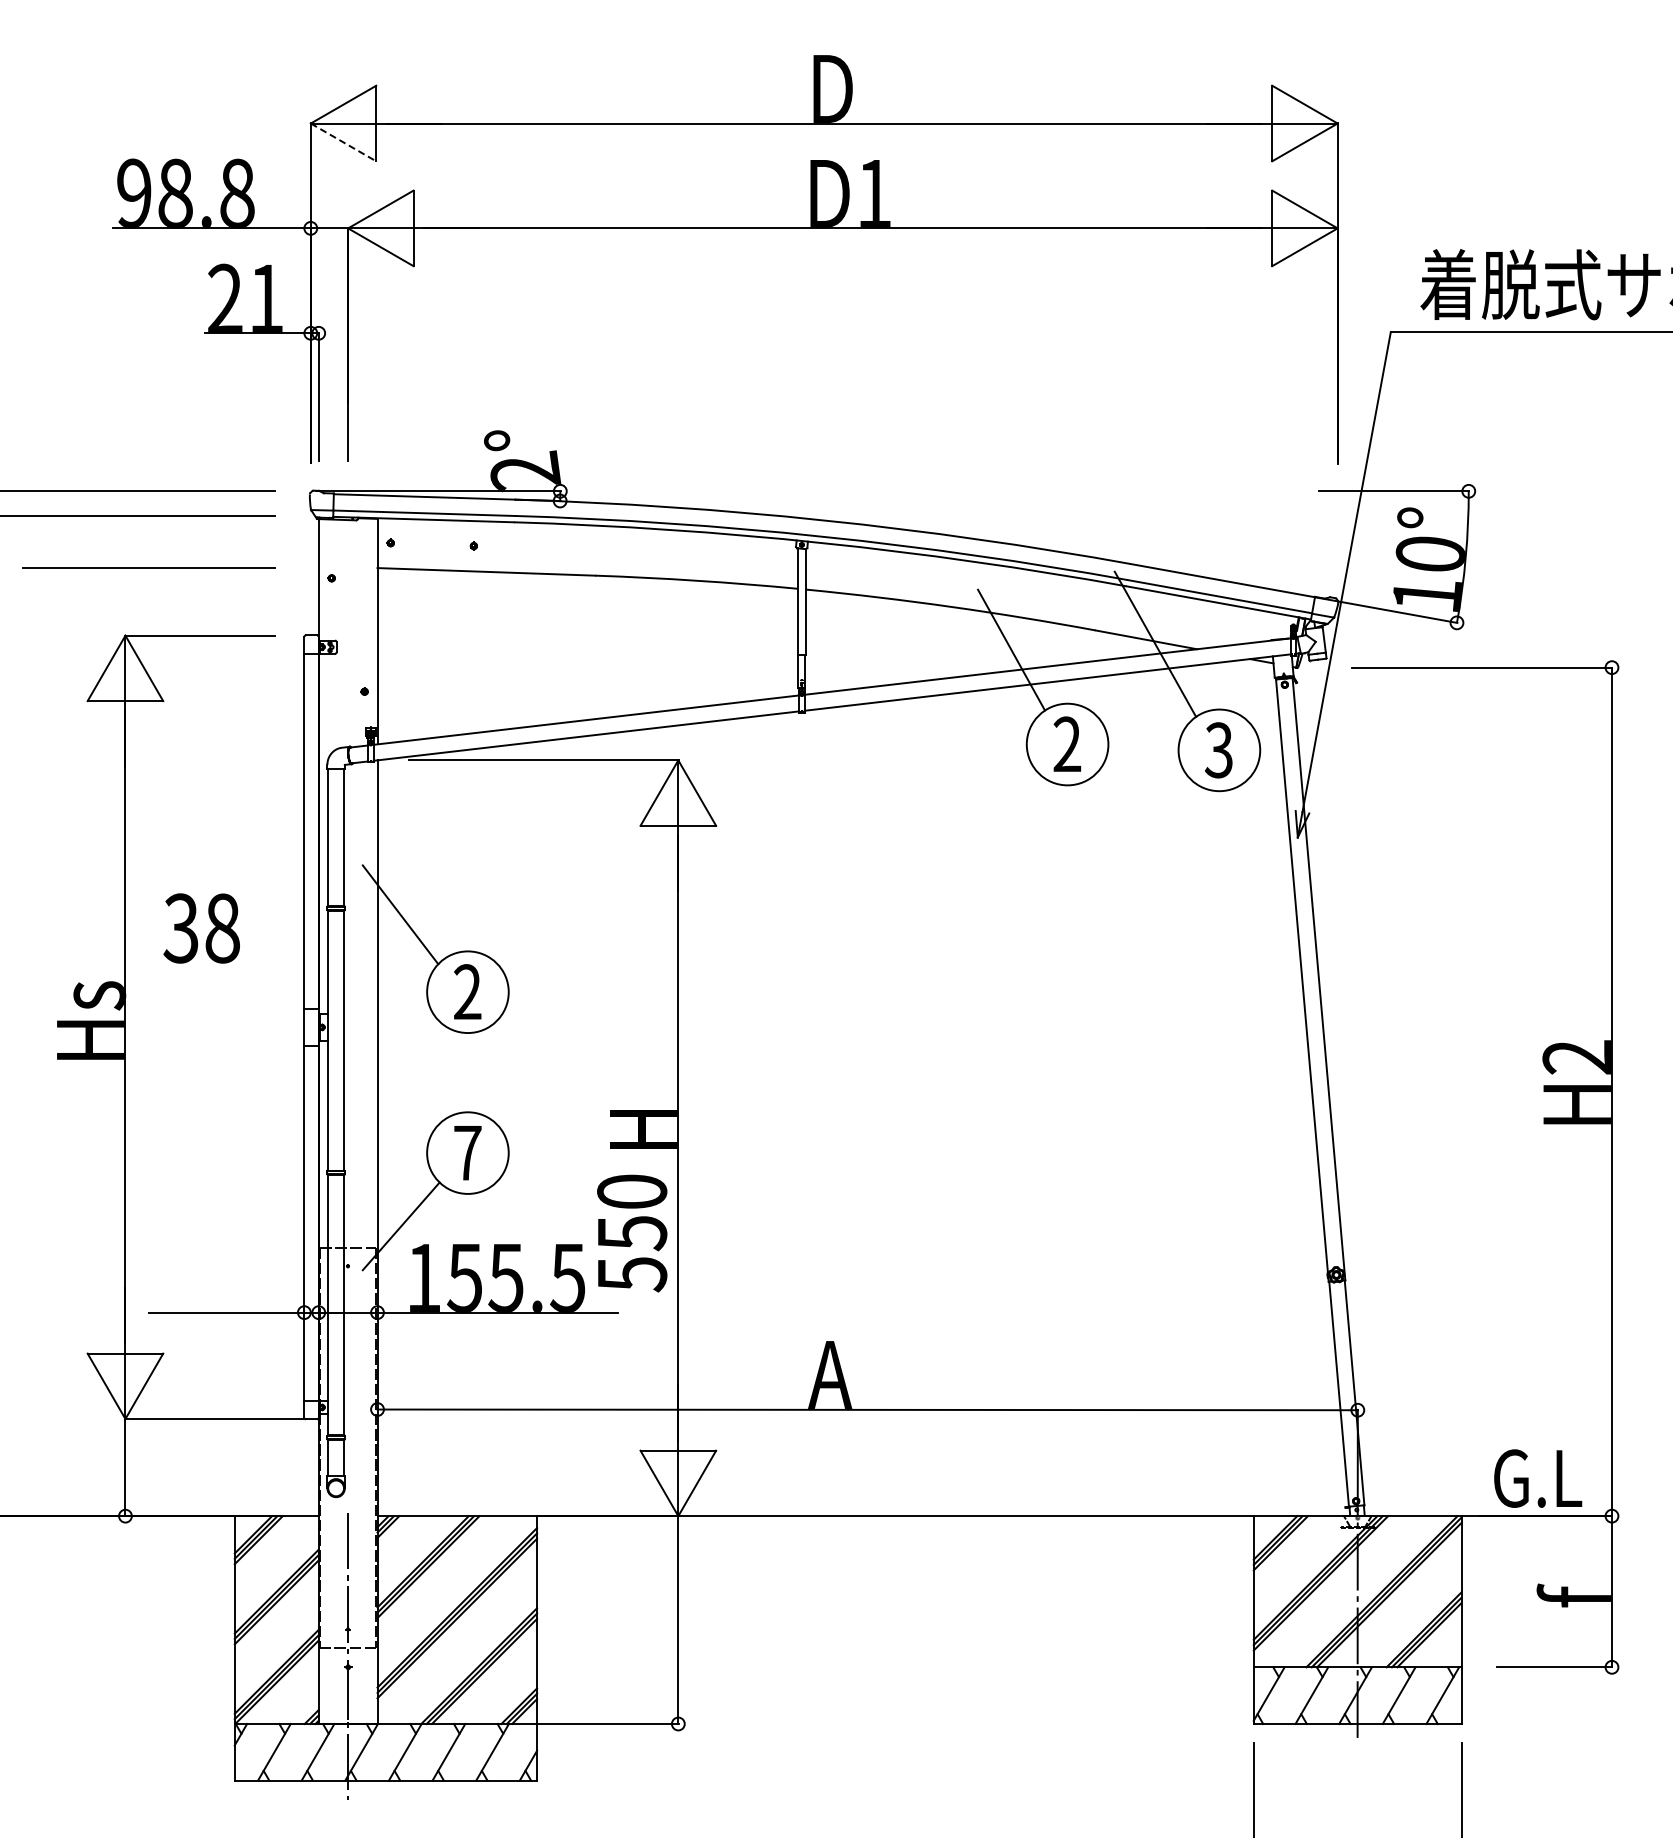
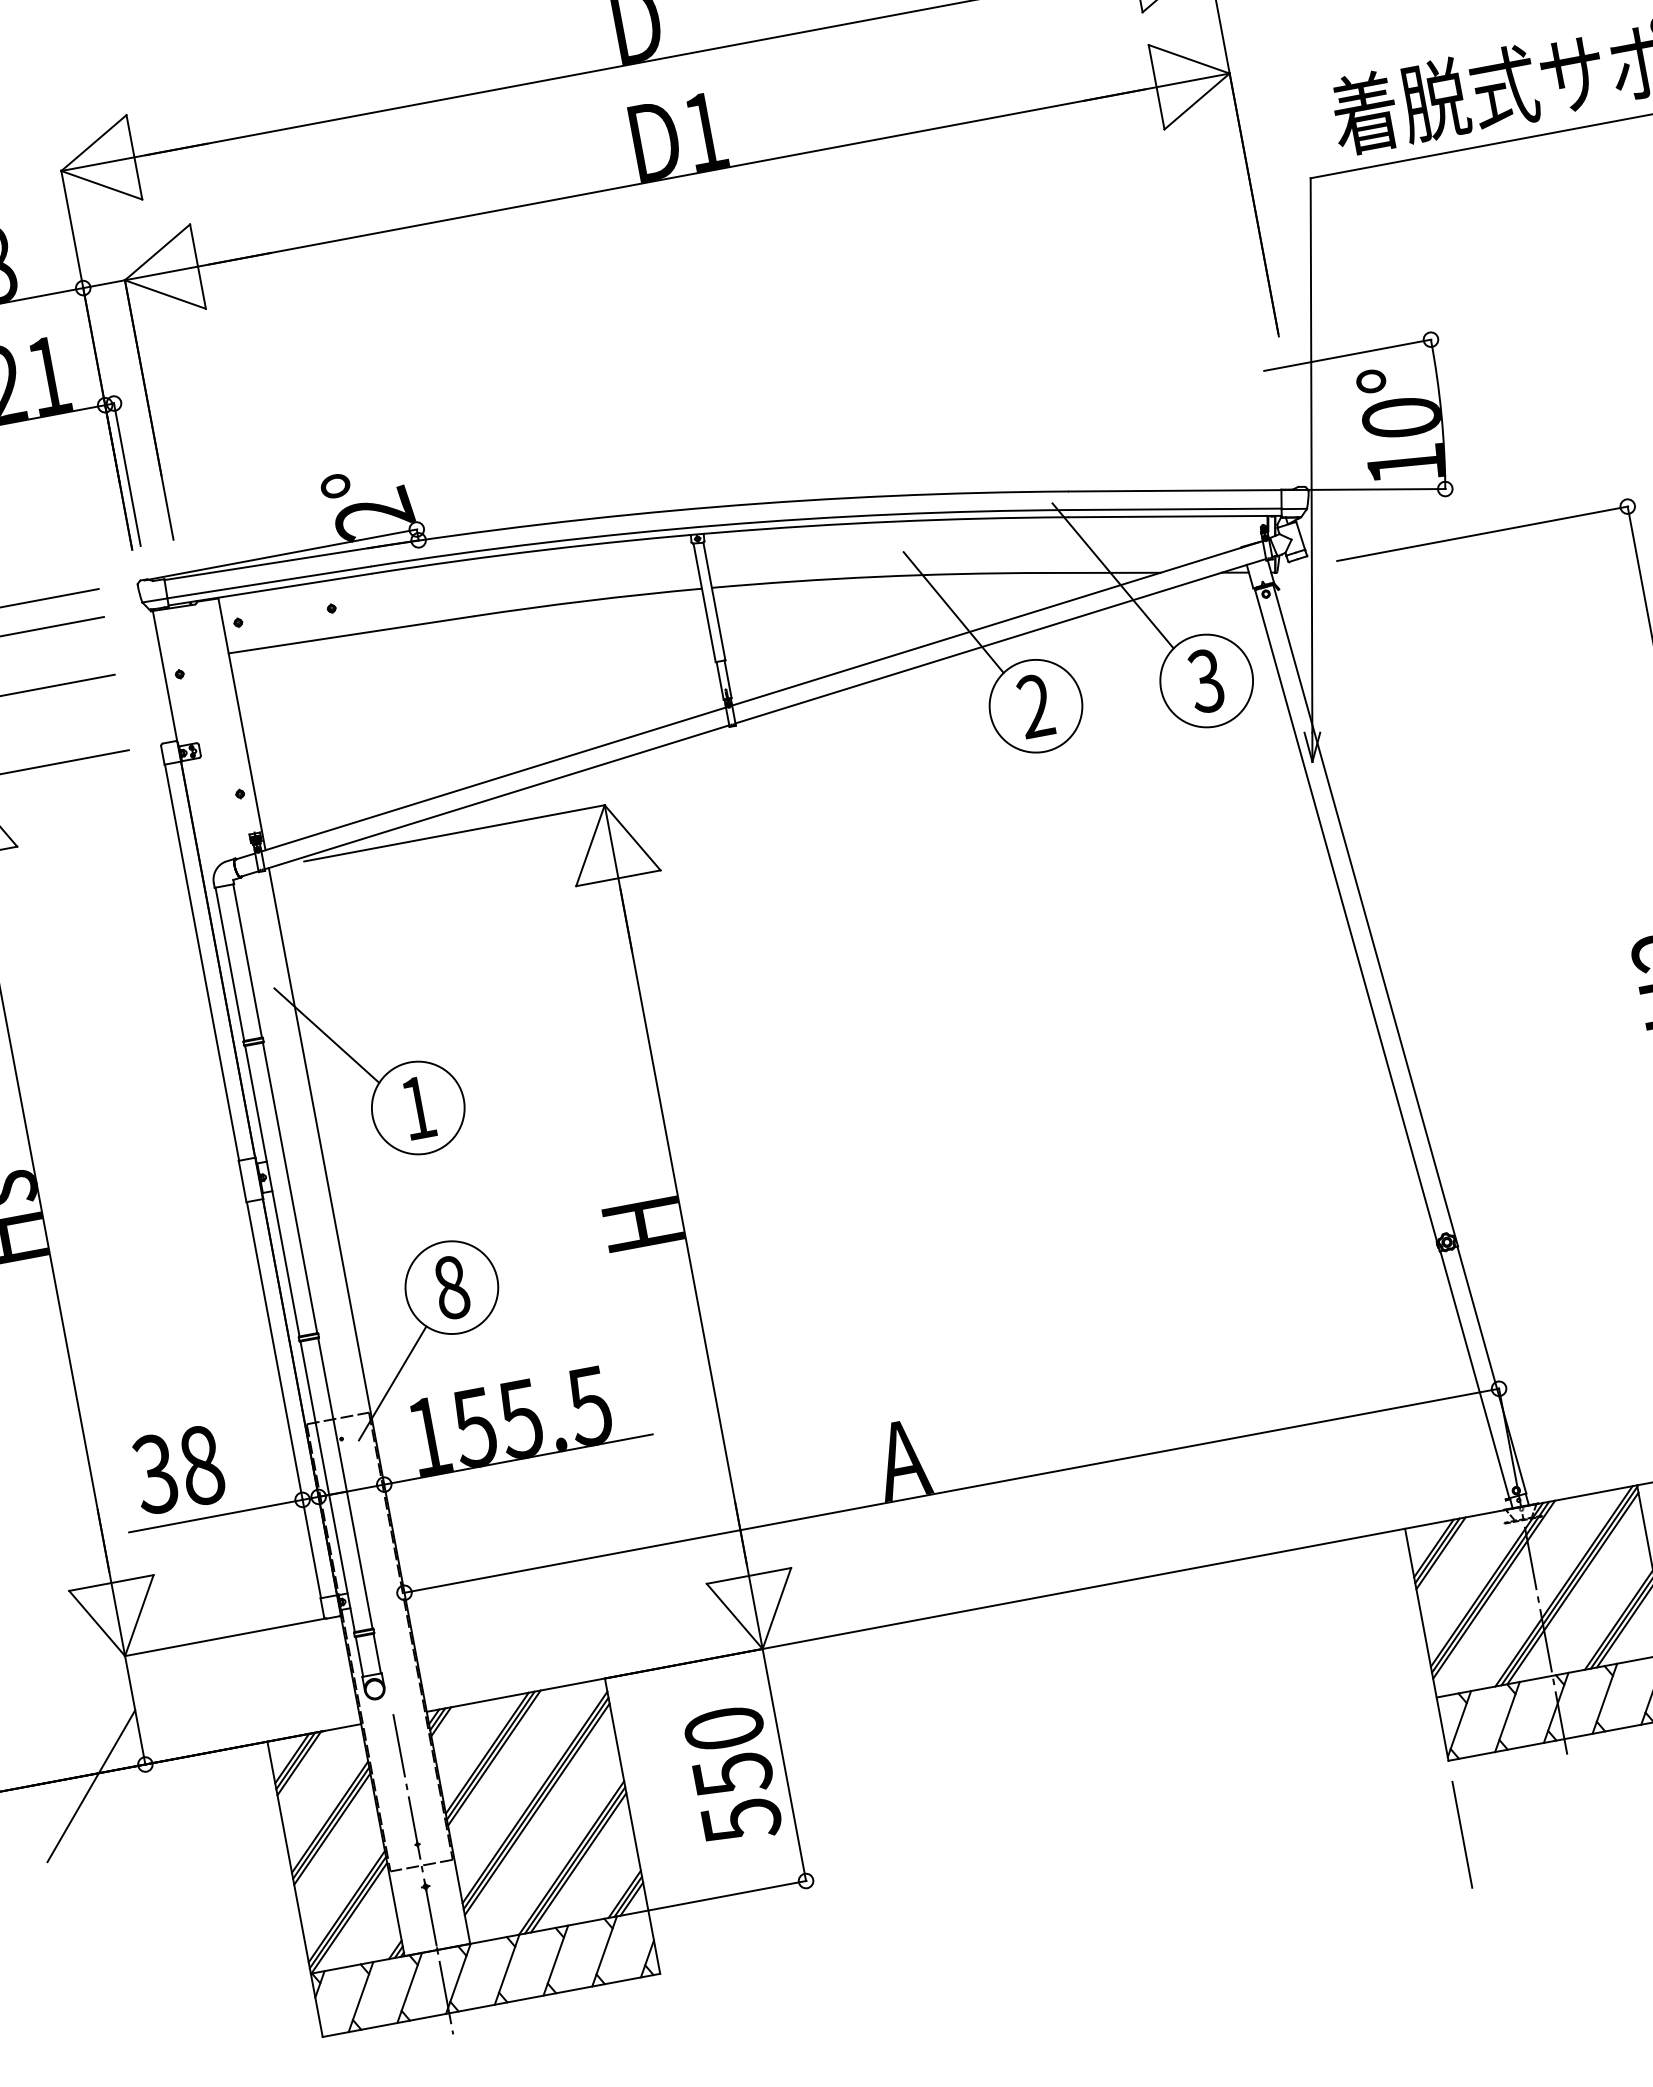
line: (343, 142) -> (101, 185), dashed -> solid
text: (201, 928) -> (178, 1469), moved
text: (467, 991) -> (417, 1107), 2 -> 1
text: (467, 1153) -> (451, 1288), 7 -> 8
text: (632, 1233) -> (733, 1775), moved
line: (74, 1525) -> (90, 1785), added

